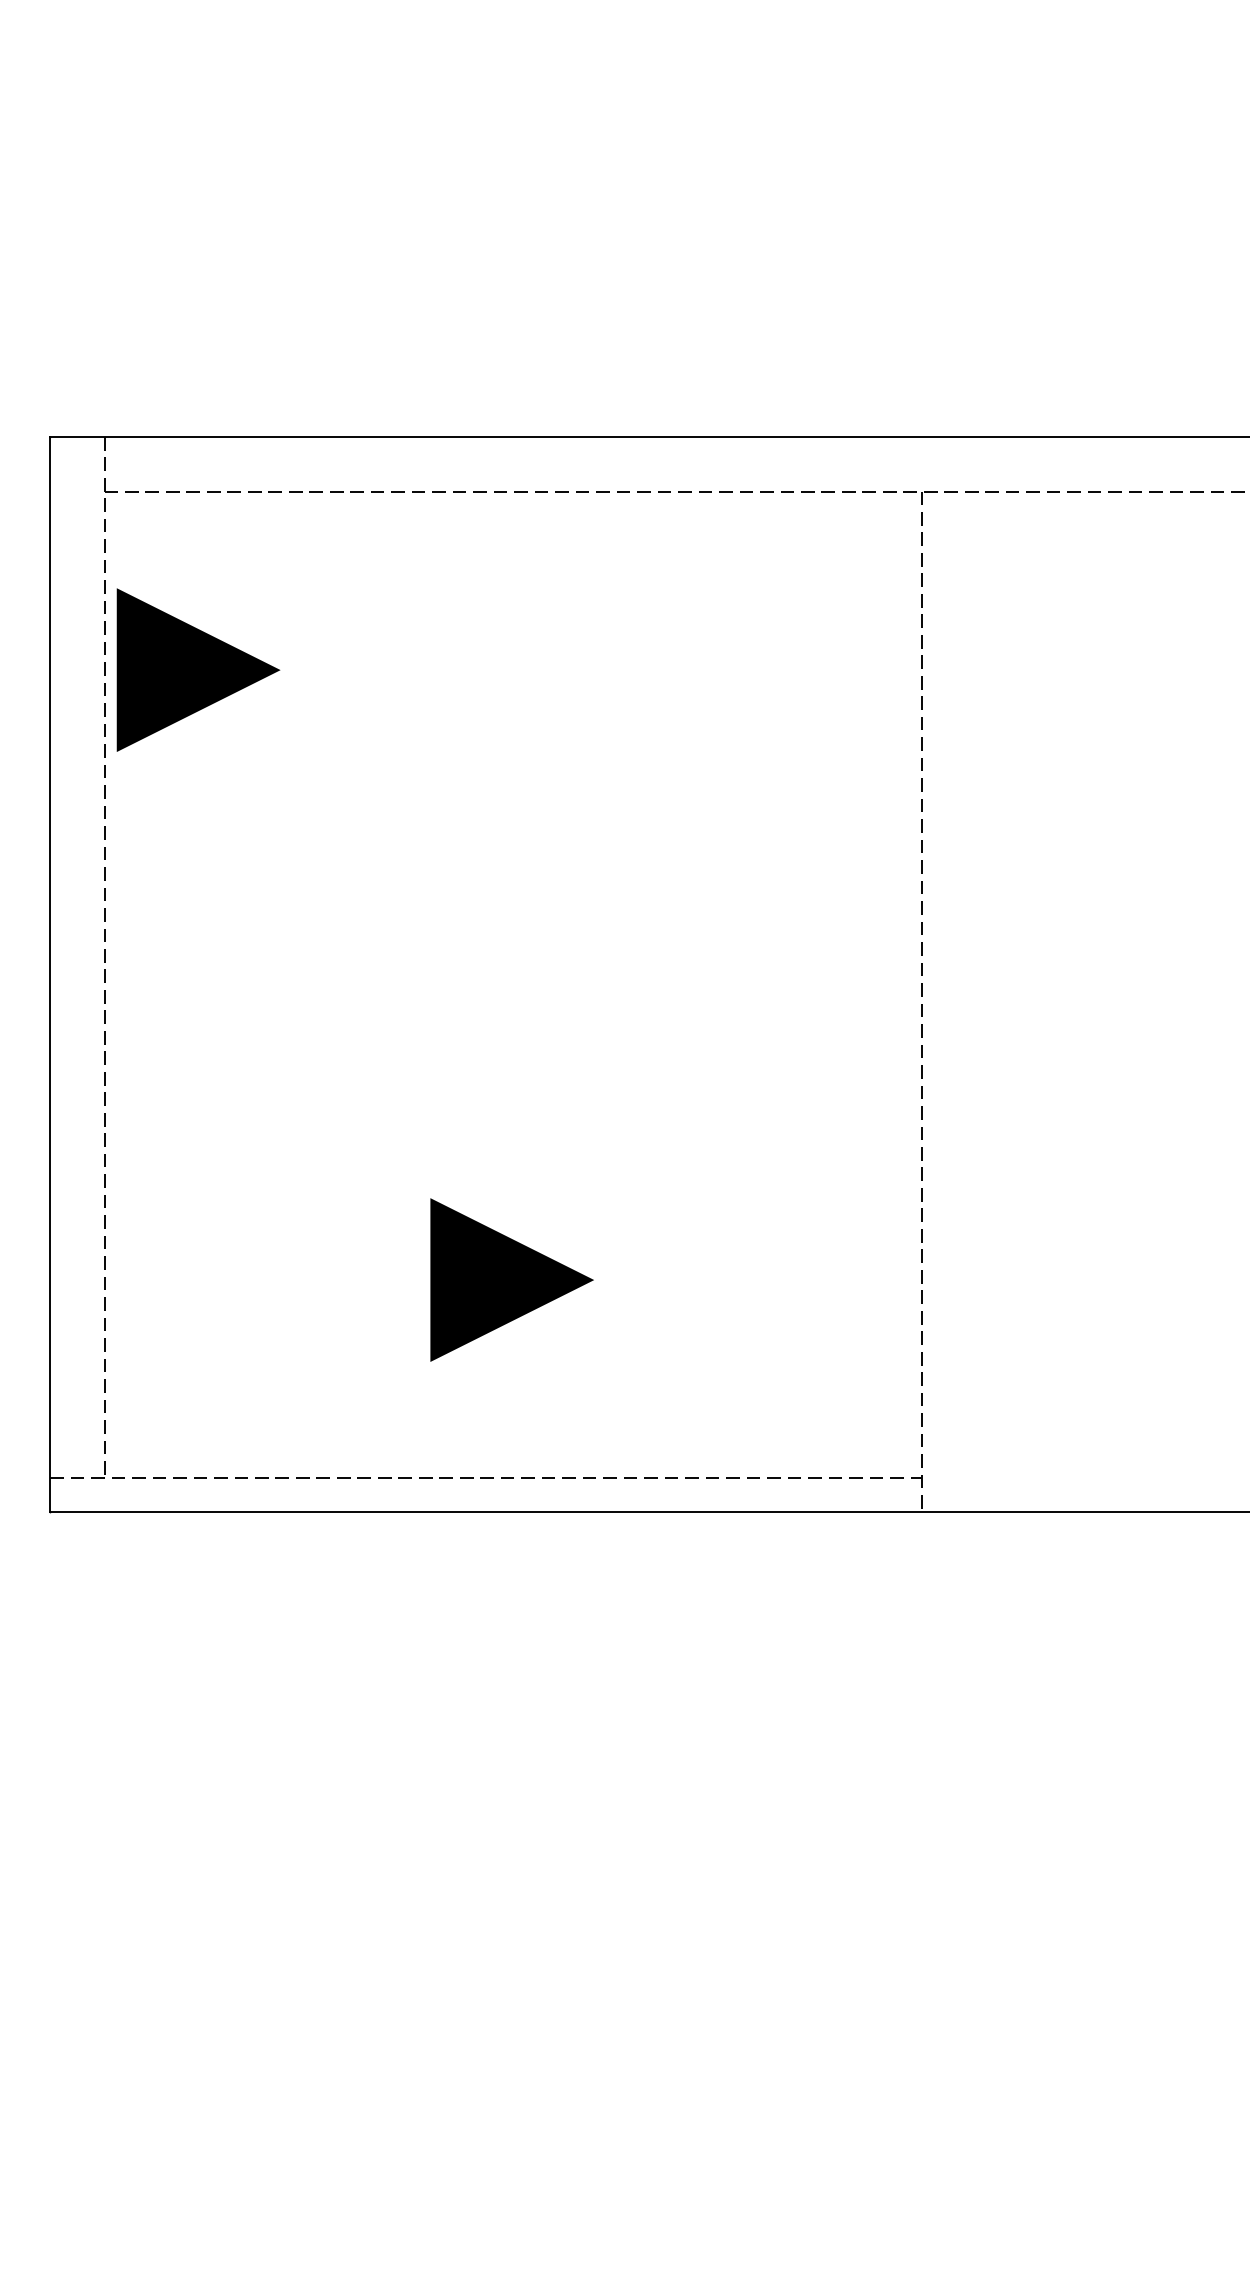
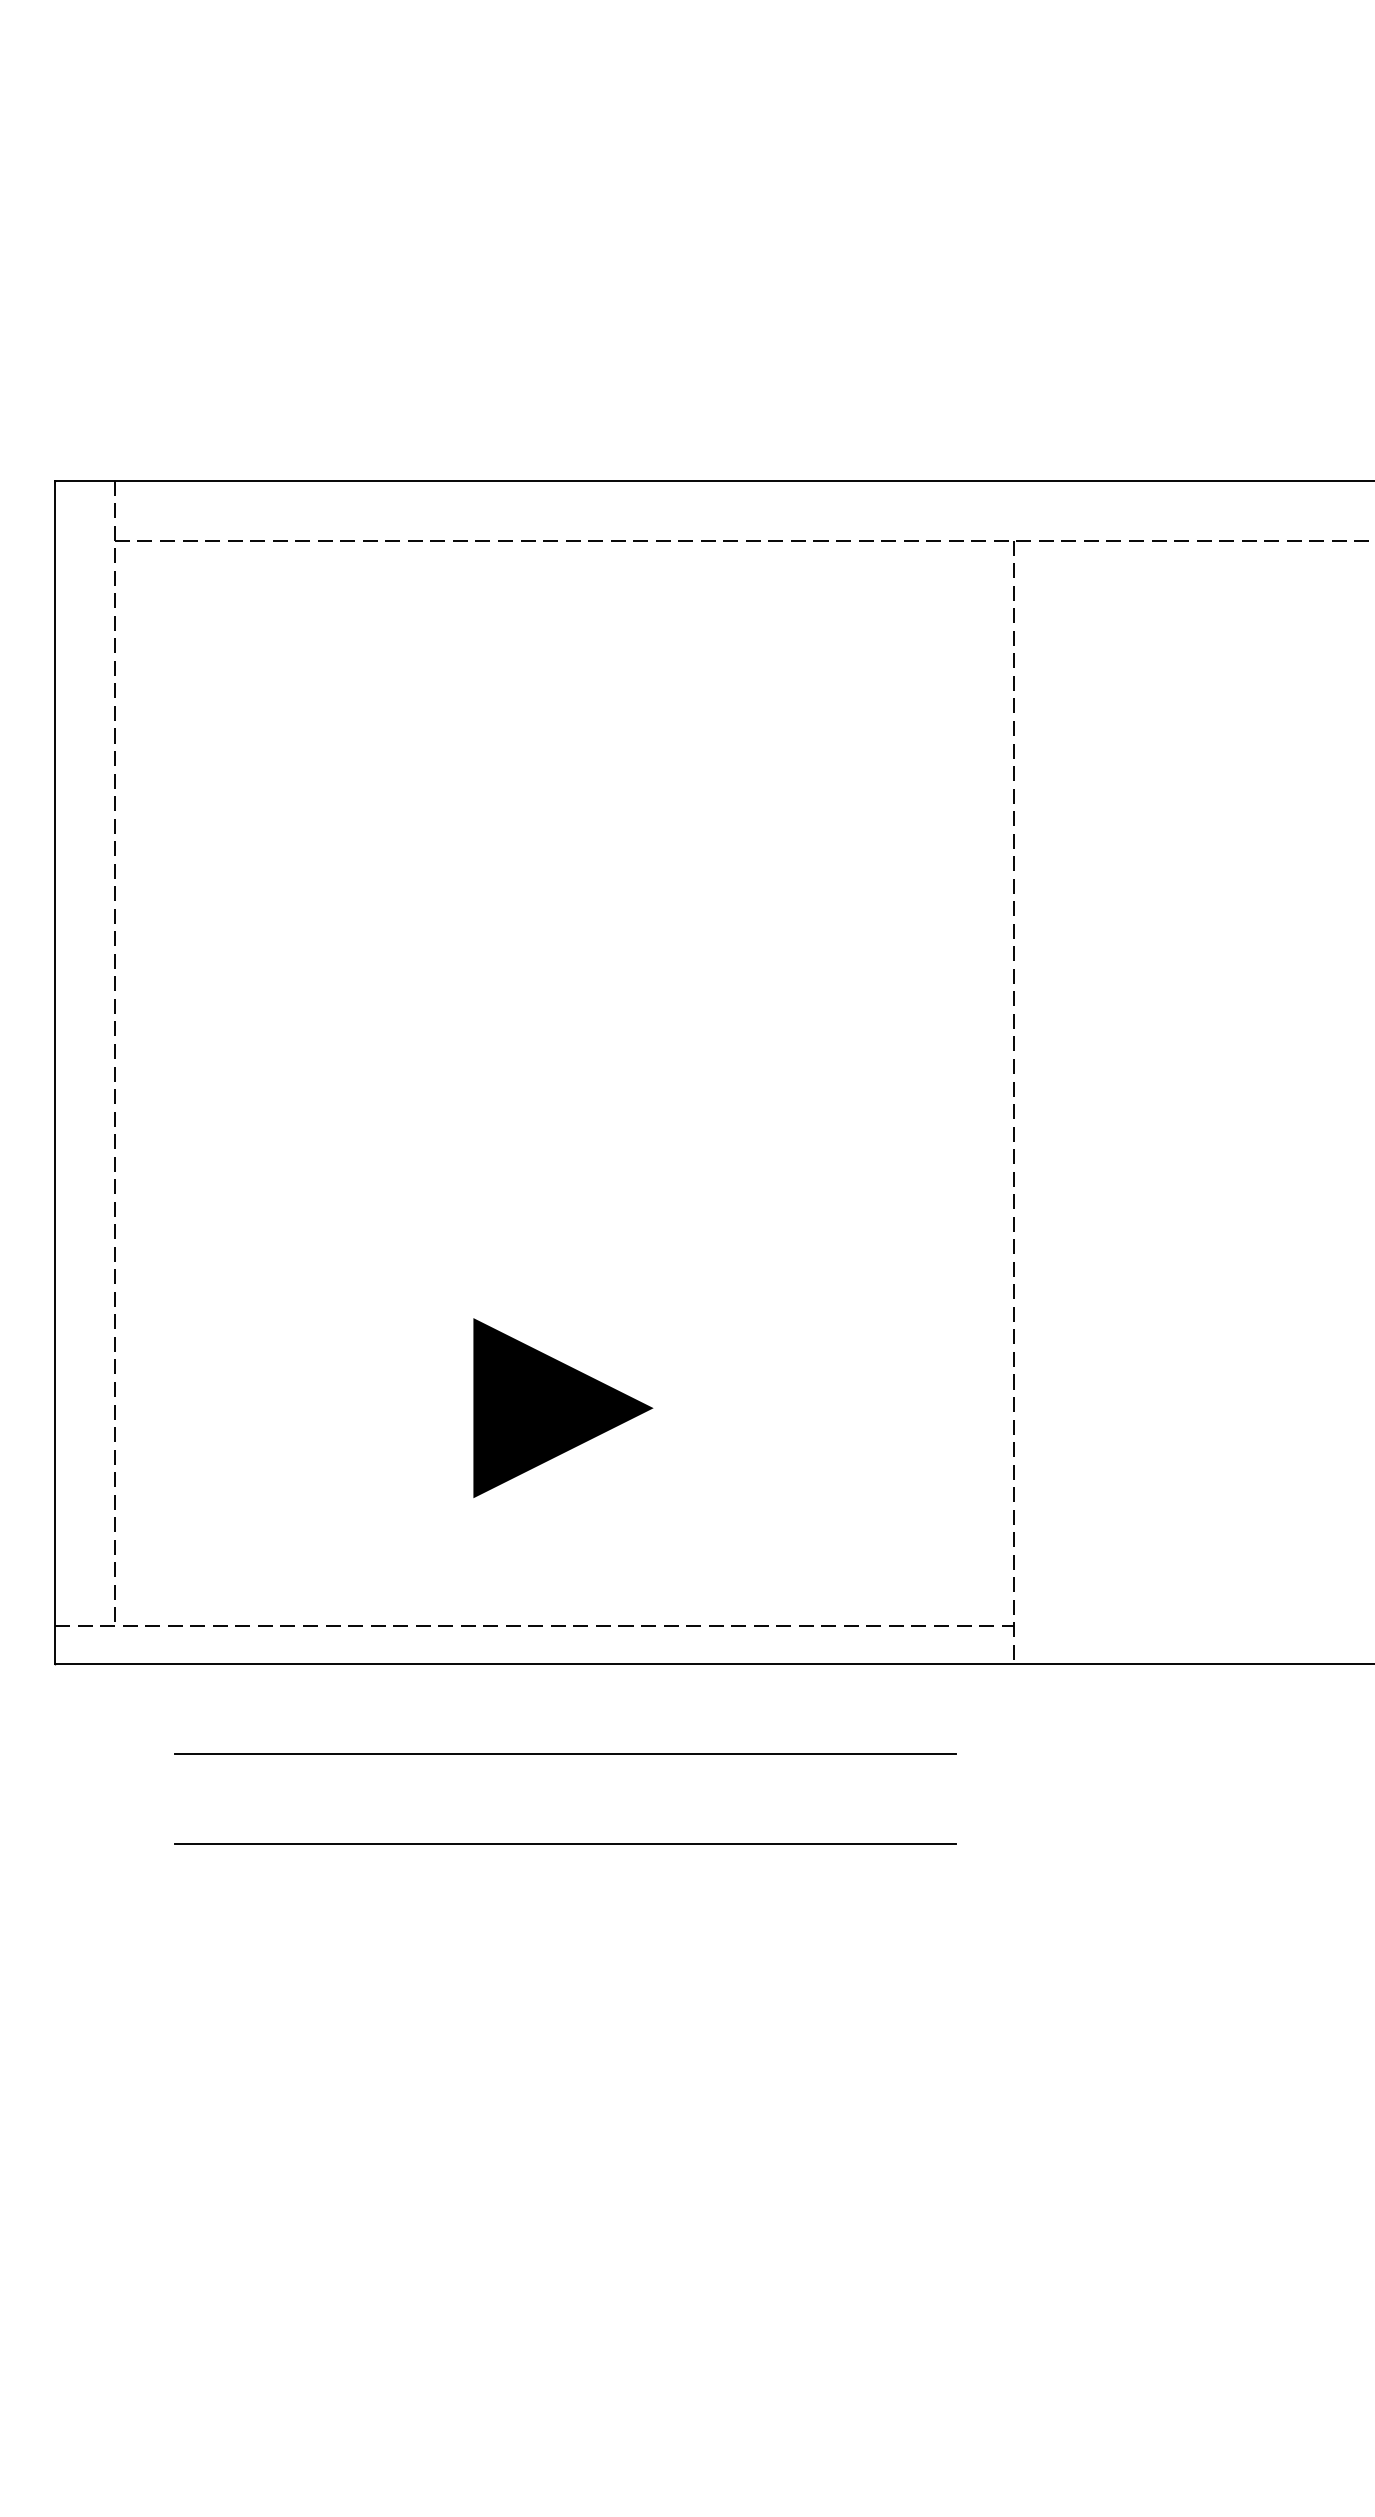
line: (198, 669) -> (218, 736), removed
line: (513, 1593) -> (564, 1753), added
line: (513, 1675) -> (564, 1843), added

